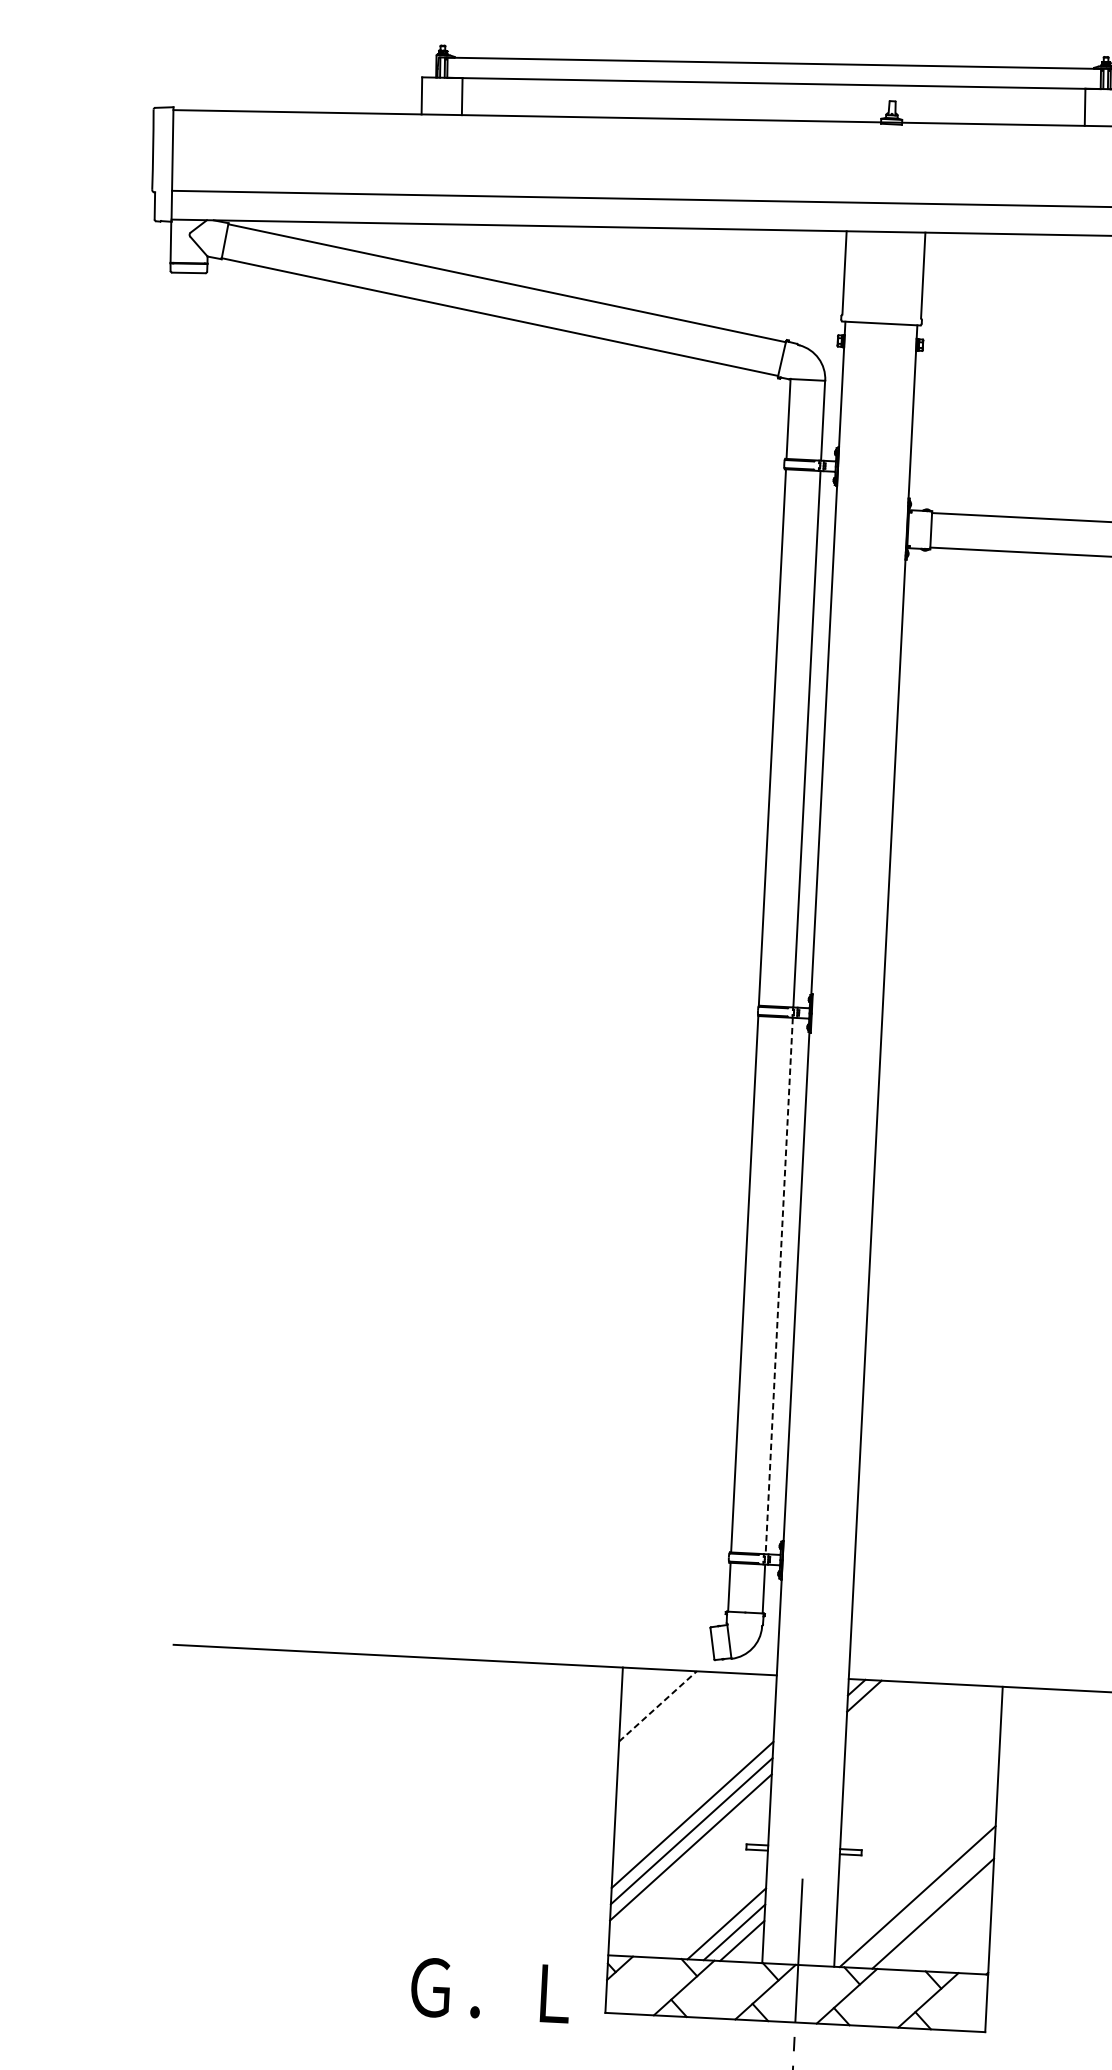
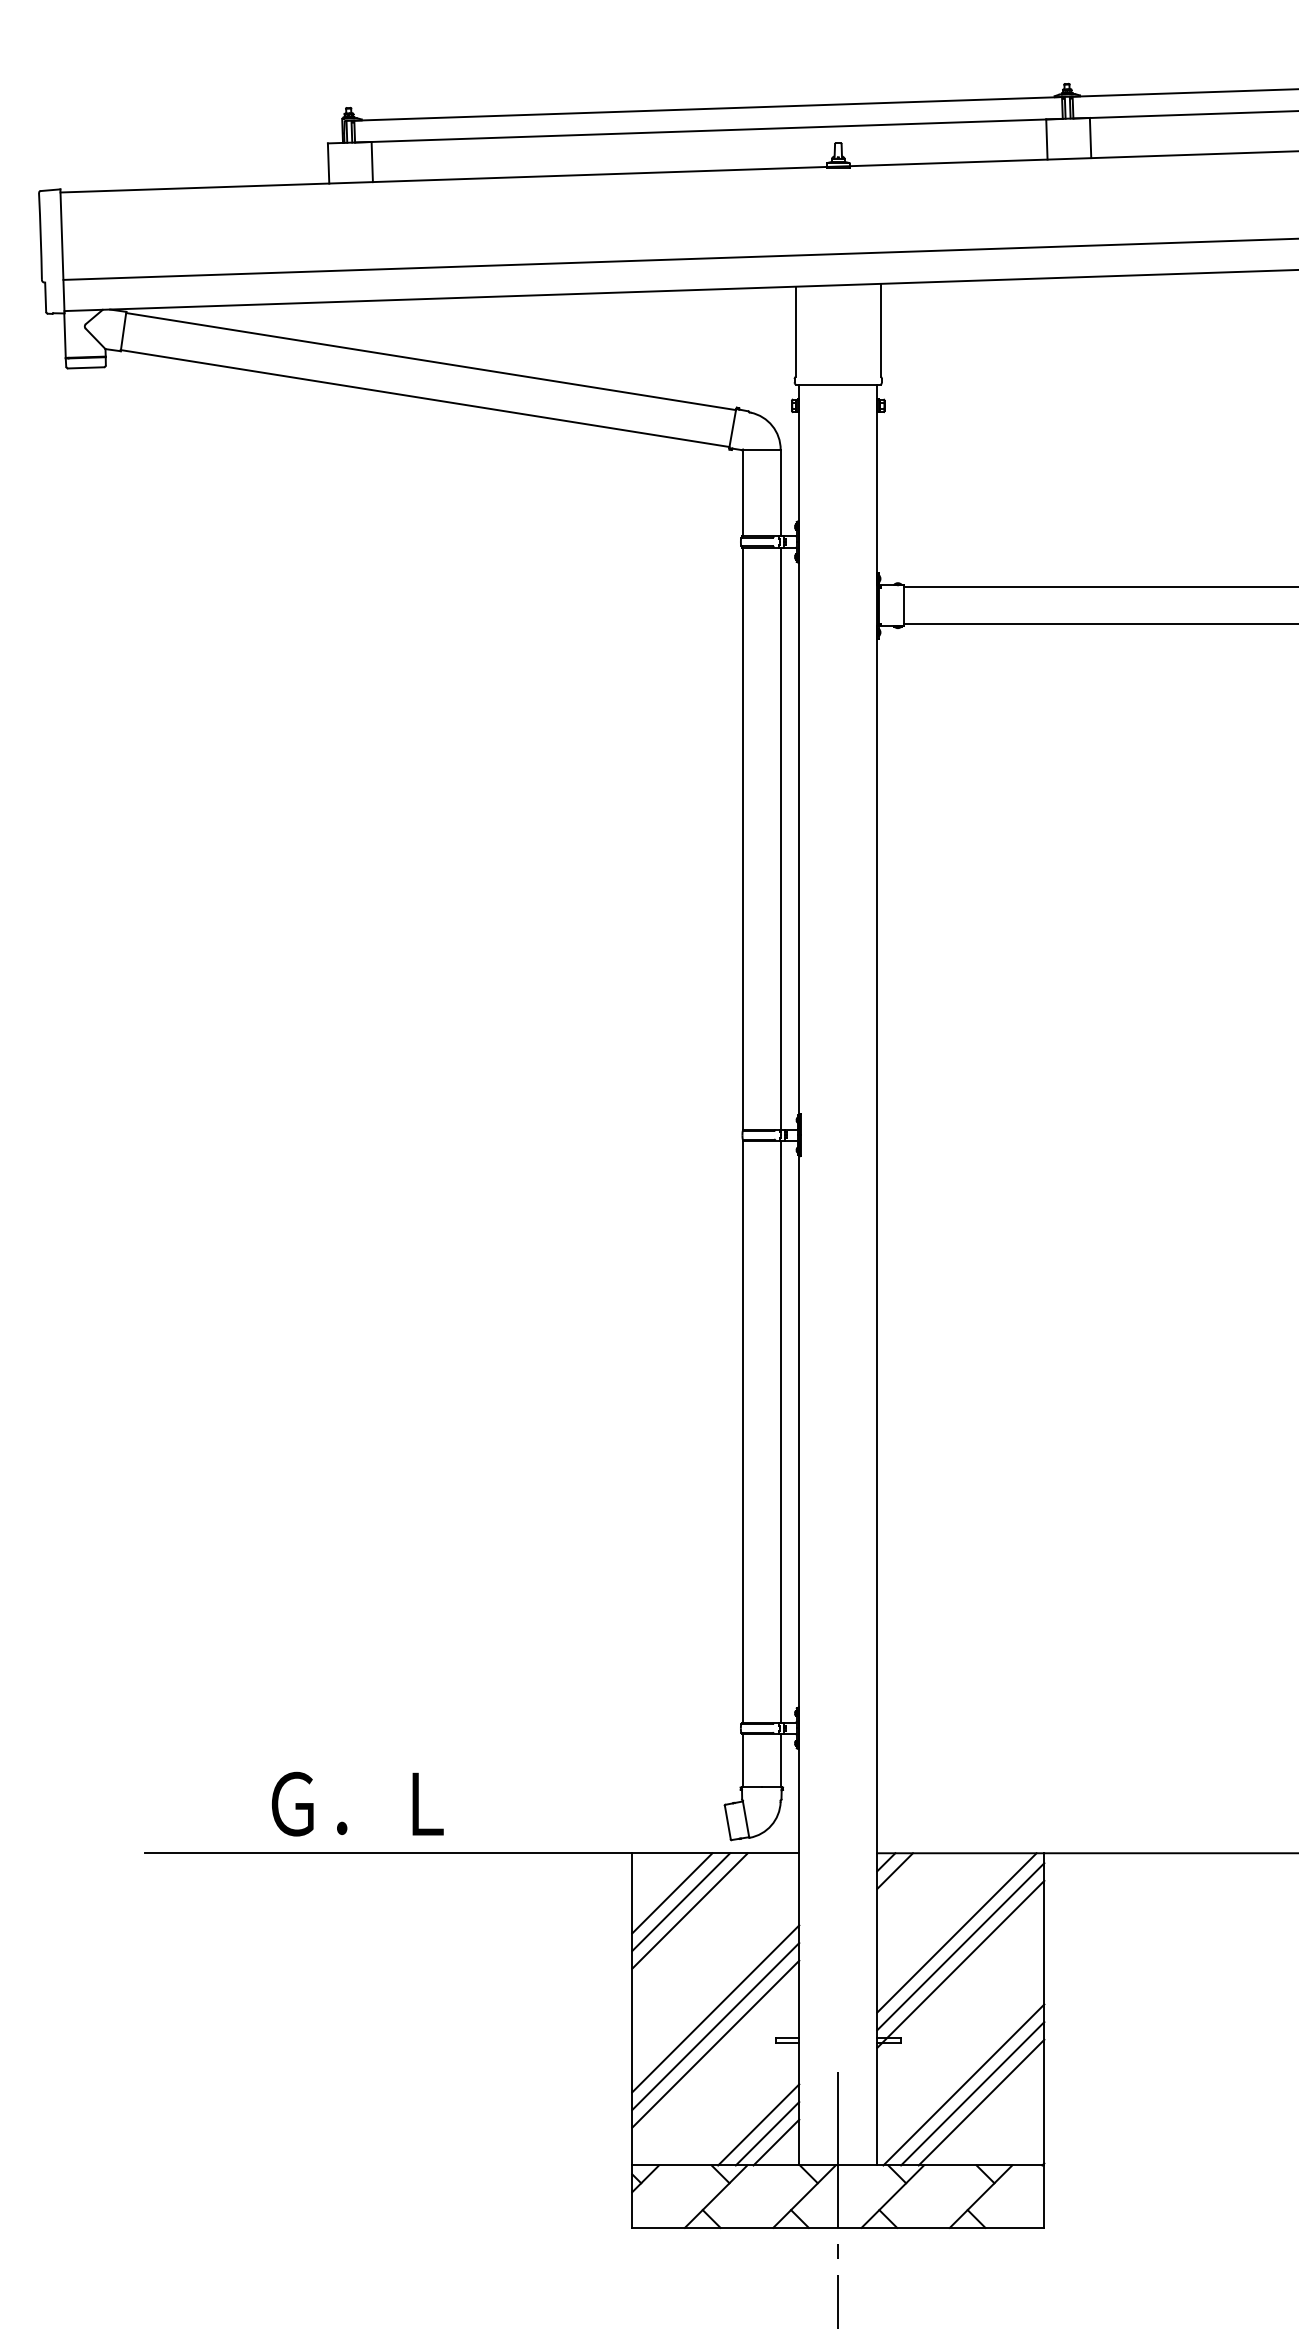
line: (779, 1285) -> (780, 1431), dashed -> solid
line: (658, 1706) -> (672, 1893), dashed -> solid
line: (665, 1715) -> (681, 1902), added
line: (672, 1723) -> (689, 1910), added
line: (918, 1755) -> (956, 1932), added
line: (921, 1768) -> (960, 1946), added
line: (920, 1784) -> (960, 1963), added
line: (925, 1904) -> (972, 2093), added
text: (490, 1990) -> (357, 1803), moved

